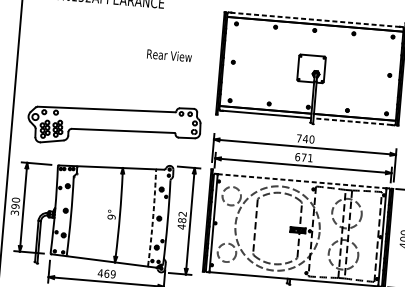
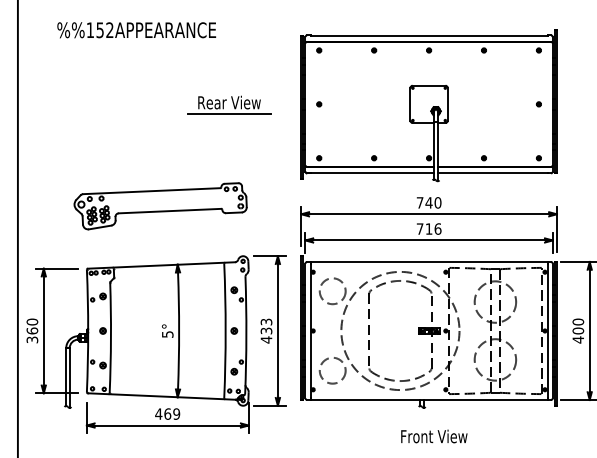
line: (315, 19) -> (428, 35), dashed -> solid
line: (168, 64) -> (228, 114), added
line: (352, 121) -> (492, 173), dashed -> solid
part: (114, 125) -> (160, 206), size x0.71
text: (303, 157) -> (428, 228), 671 -> 716
line: (302, 181) -> (429, 262), dashed -> solid
text: (15, 206) -> (32, 330), 390 -> 360
text: (111, 217) -> (167, 334), 9° -> 5°
arc: (153, 217) -> (225, 330), dashed -> solid
text: (182, 217) -> (266, 326), 482 -> 433

